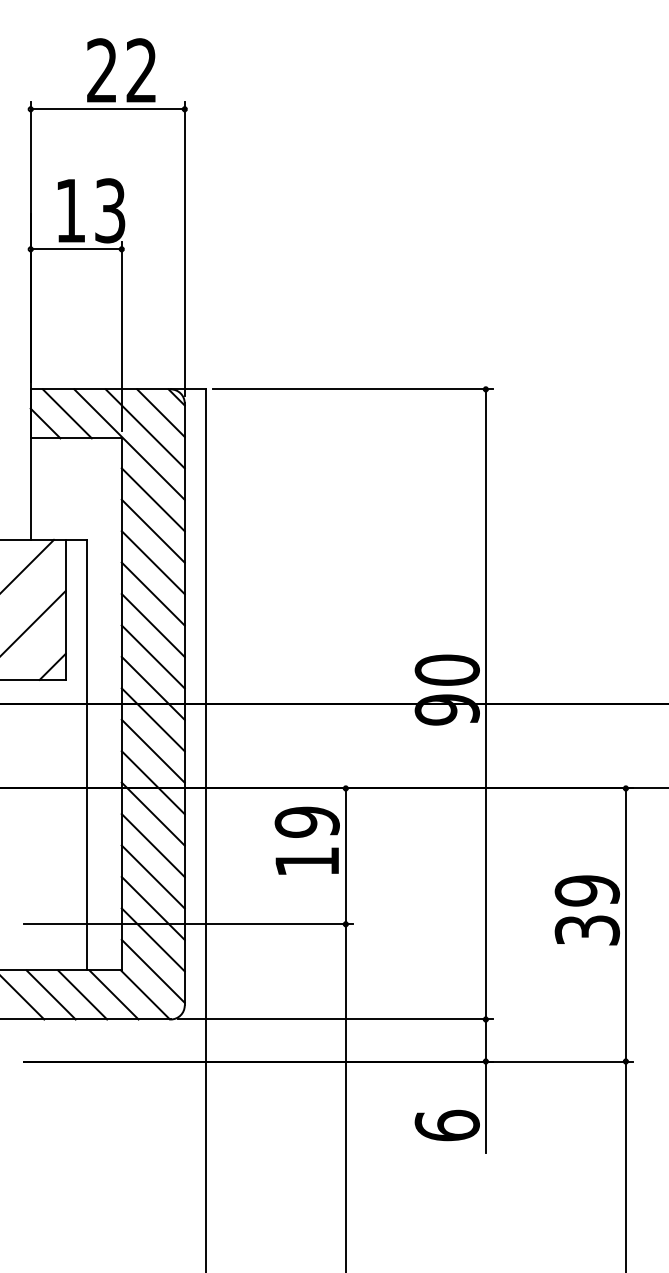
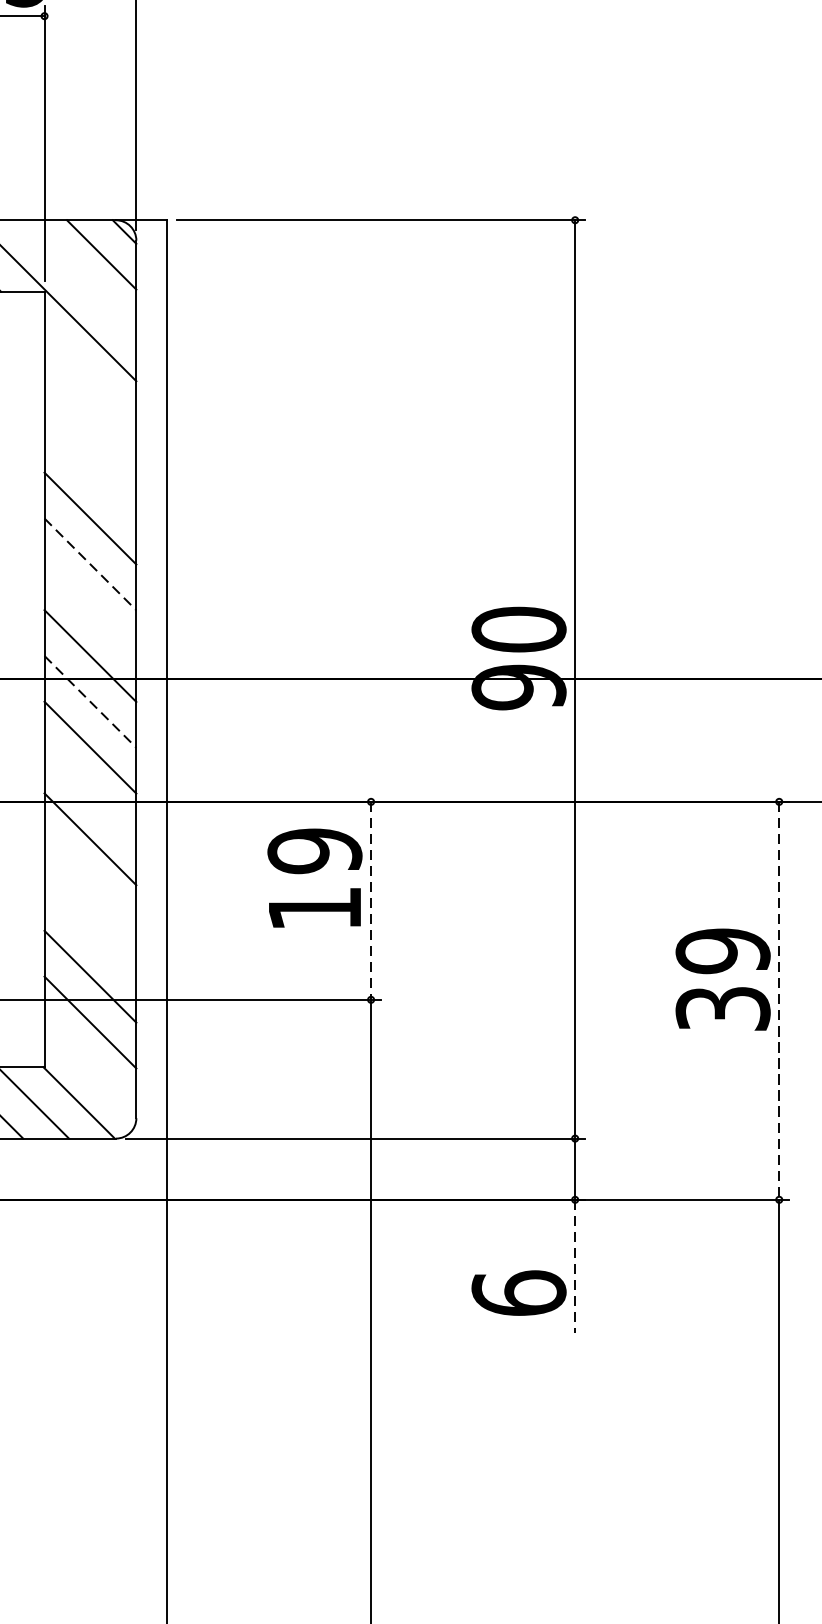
line: (144, 428) -> (77, 277), removed
line: (152, 499) -> (89, 380), removed
line: (152, 530) -> (89, 425), removed
line: (152, 562) -> (89, 472), removed
line: (153, 625) -> (90, 564), solid -> dashed
line: (152, 656) -> (89, 609), removed
line: (153, 719) -> (90, 701), solid -> dashed
line: (152, 782) -> (89, 793), removed
line: (152, 845) -> (89, 885), removed
line: (345, 856) -> (370, 901), solid -> dashed
line: (152, 876) -> (89, 930), removed
line: (625, 924) -> (778, 1000), solid -> dashed
line: (152, 970) -> (89, 1067), removed
line: (485, 1107) -> (574, 1266), solid -> dashed

